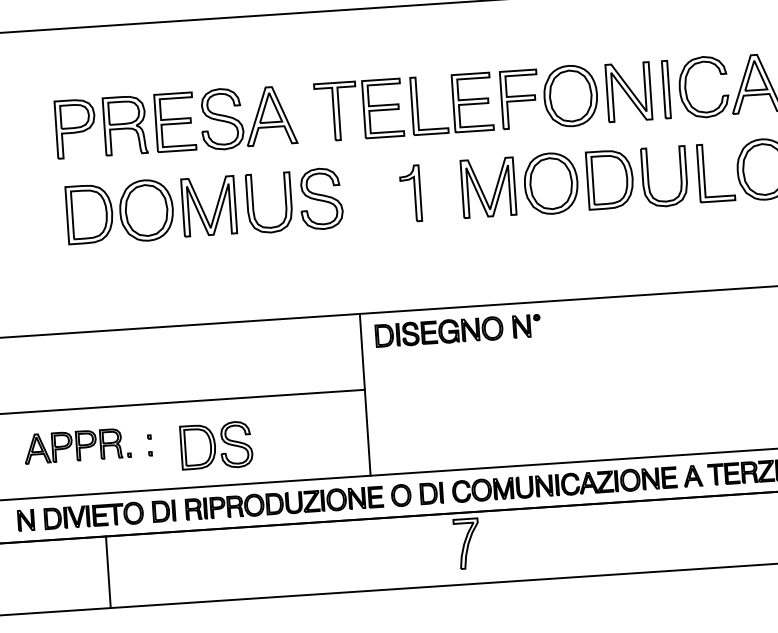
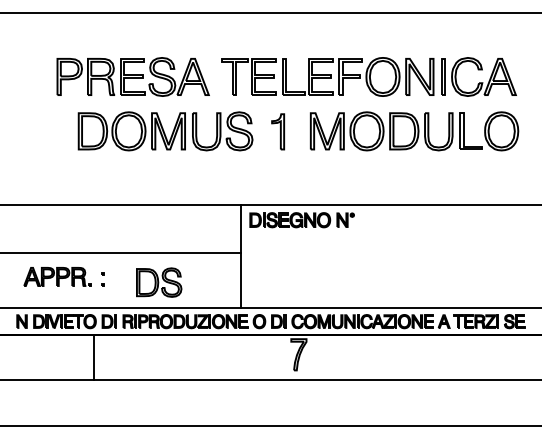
part: (204, 206) -> (165, 131), moved
part: (217, 445) -> (159, 282), moved
line: (107, 571) -> (93, 357), moved

